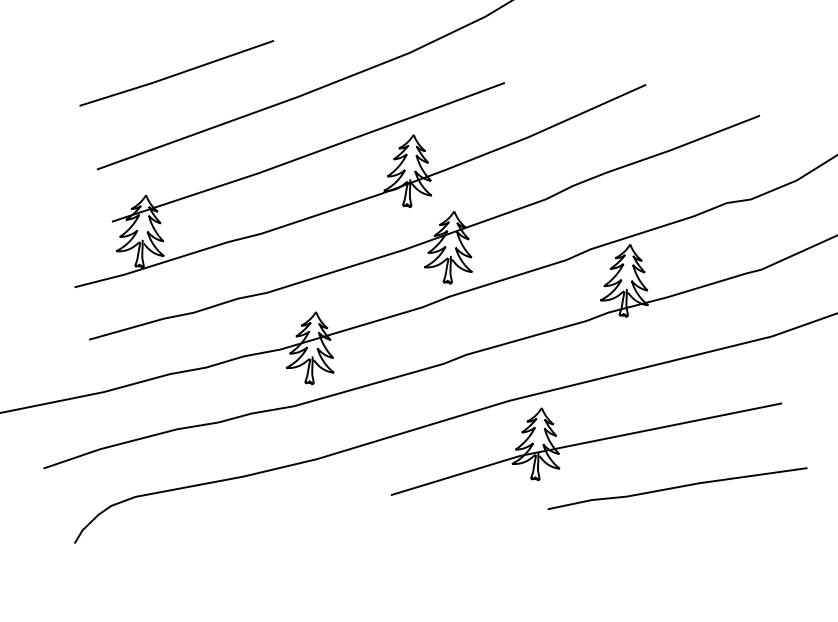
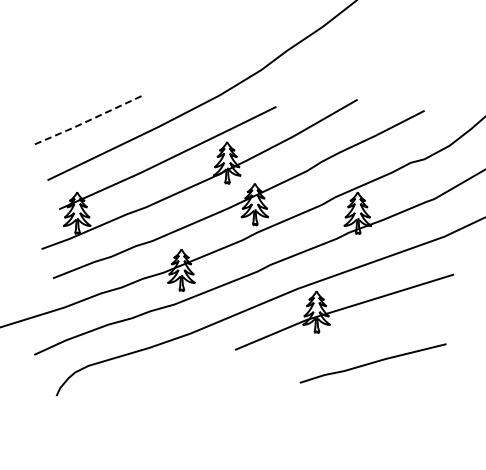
line: (176, 75) -> (87, 121), solid -> dashed
line: (676, 488) -> (372, 363), moved

